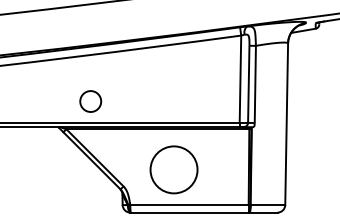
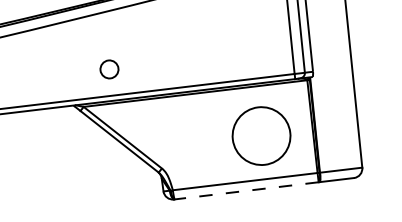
circle: (90, 101) -> (109, 69), size x0.7
circle: (173, 169) -> (260, 135), moved
line: (189, 212) -> (246, 190), solid -> dashed

